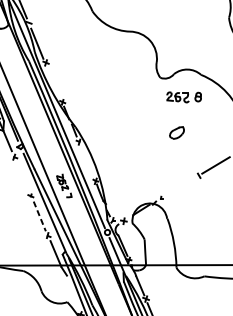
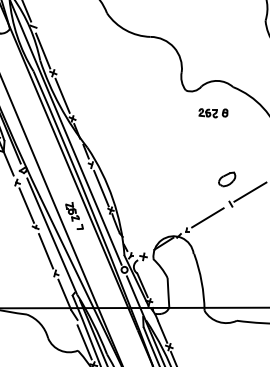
line: (53, 82) -> (62, 95), added
part: (184, 97) -> (213, 113), size x0.71
part: (177, 132) -> (227, 179), moved
line: (87, 162) -> (101, 188), added
line: (22, 176) -> (26, 205), added
line: (179, 187) -> (207, 217), added
line: (40, 216) -> (46, 251), dashed -> solid
line: (72, 295) -> (84, 342), added

